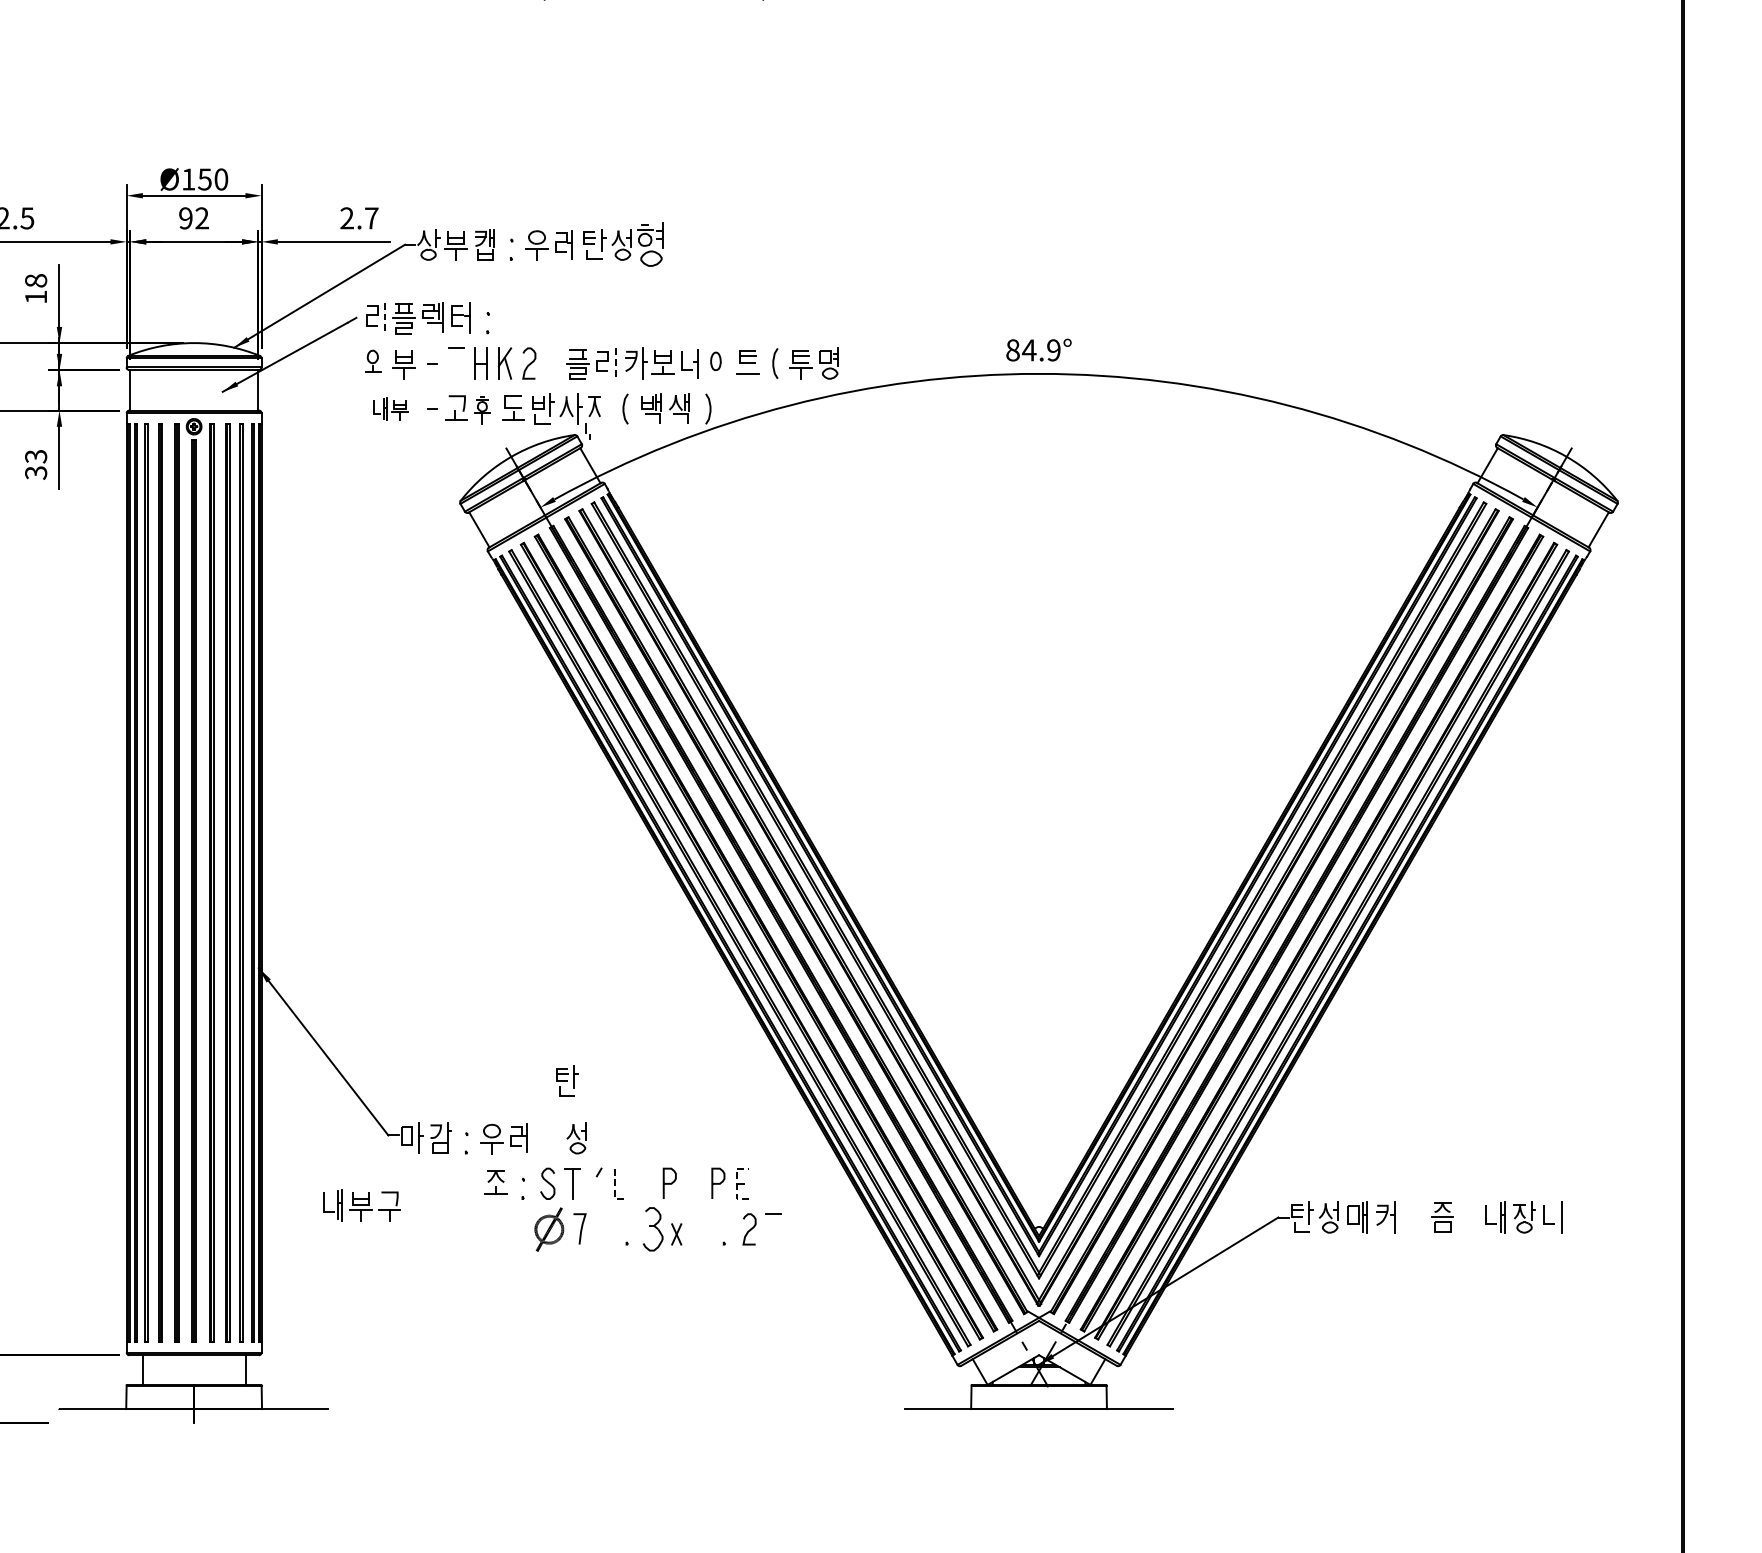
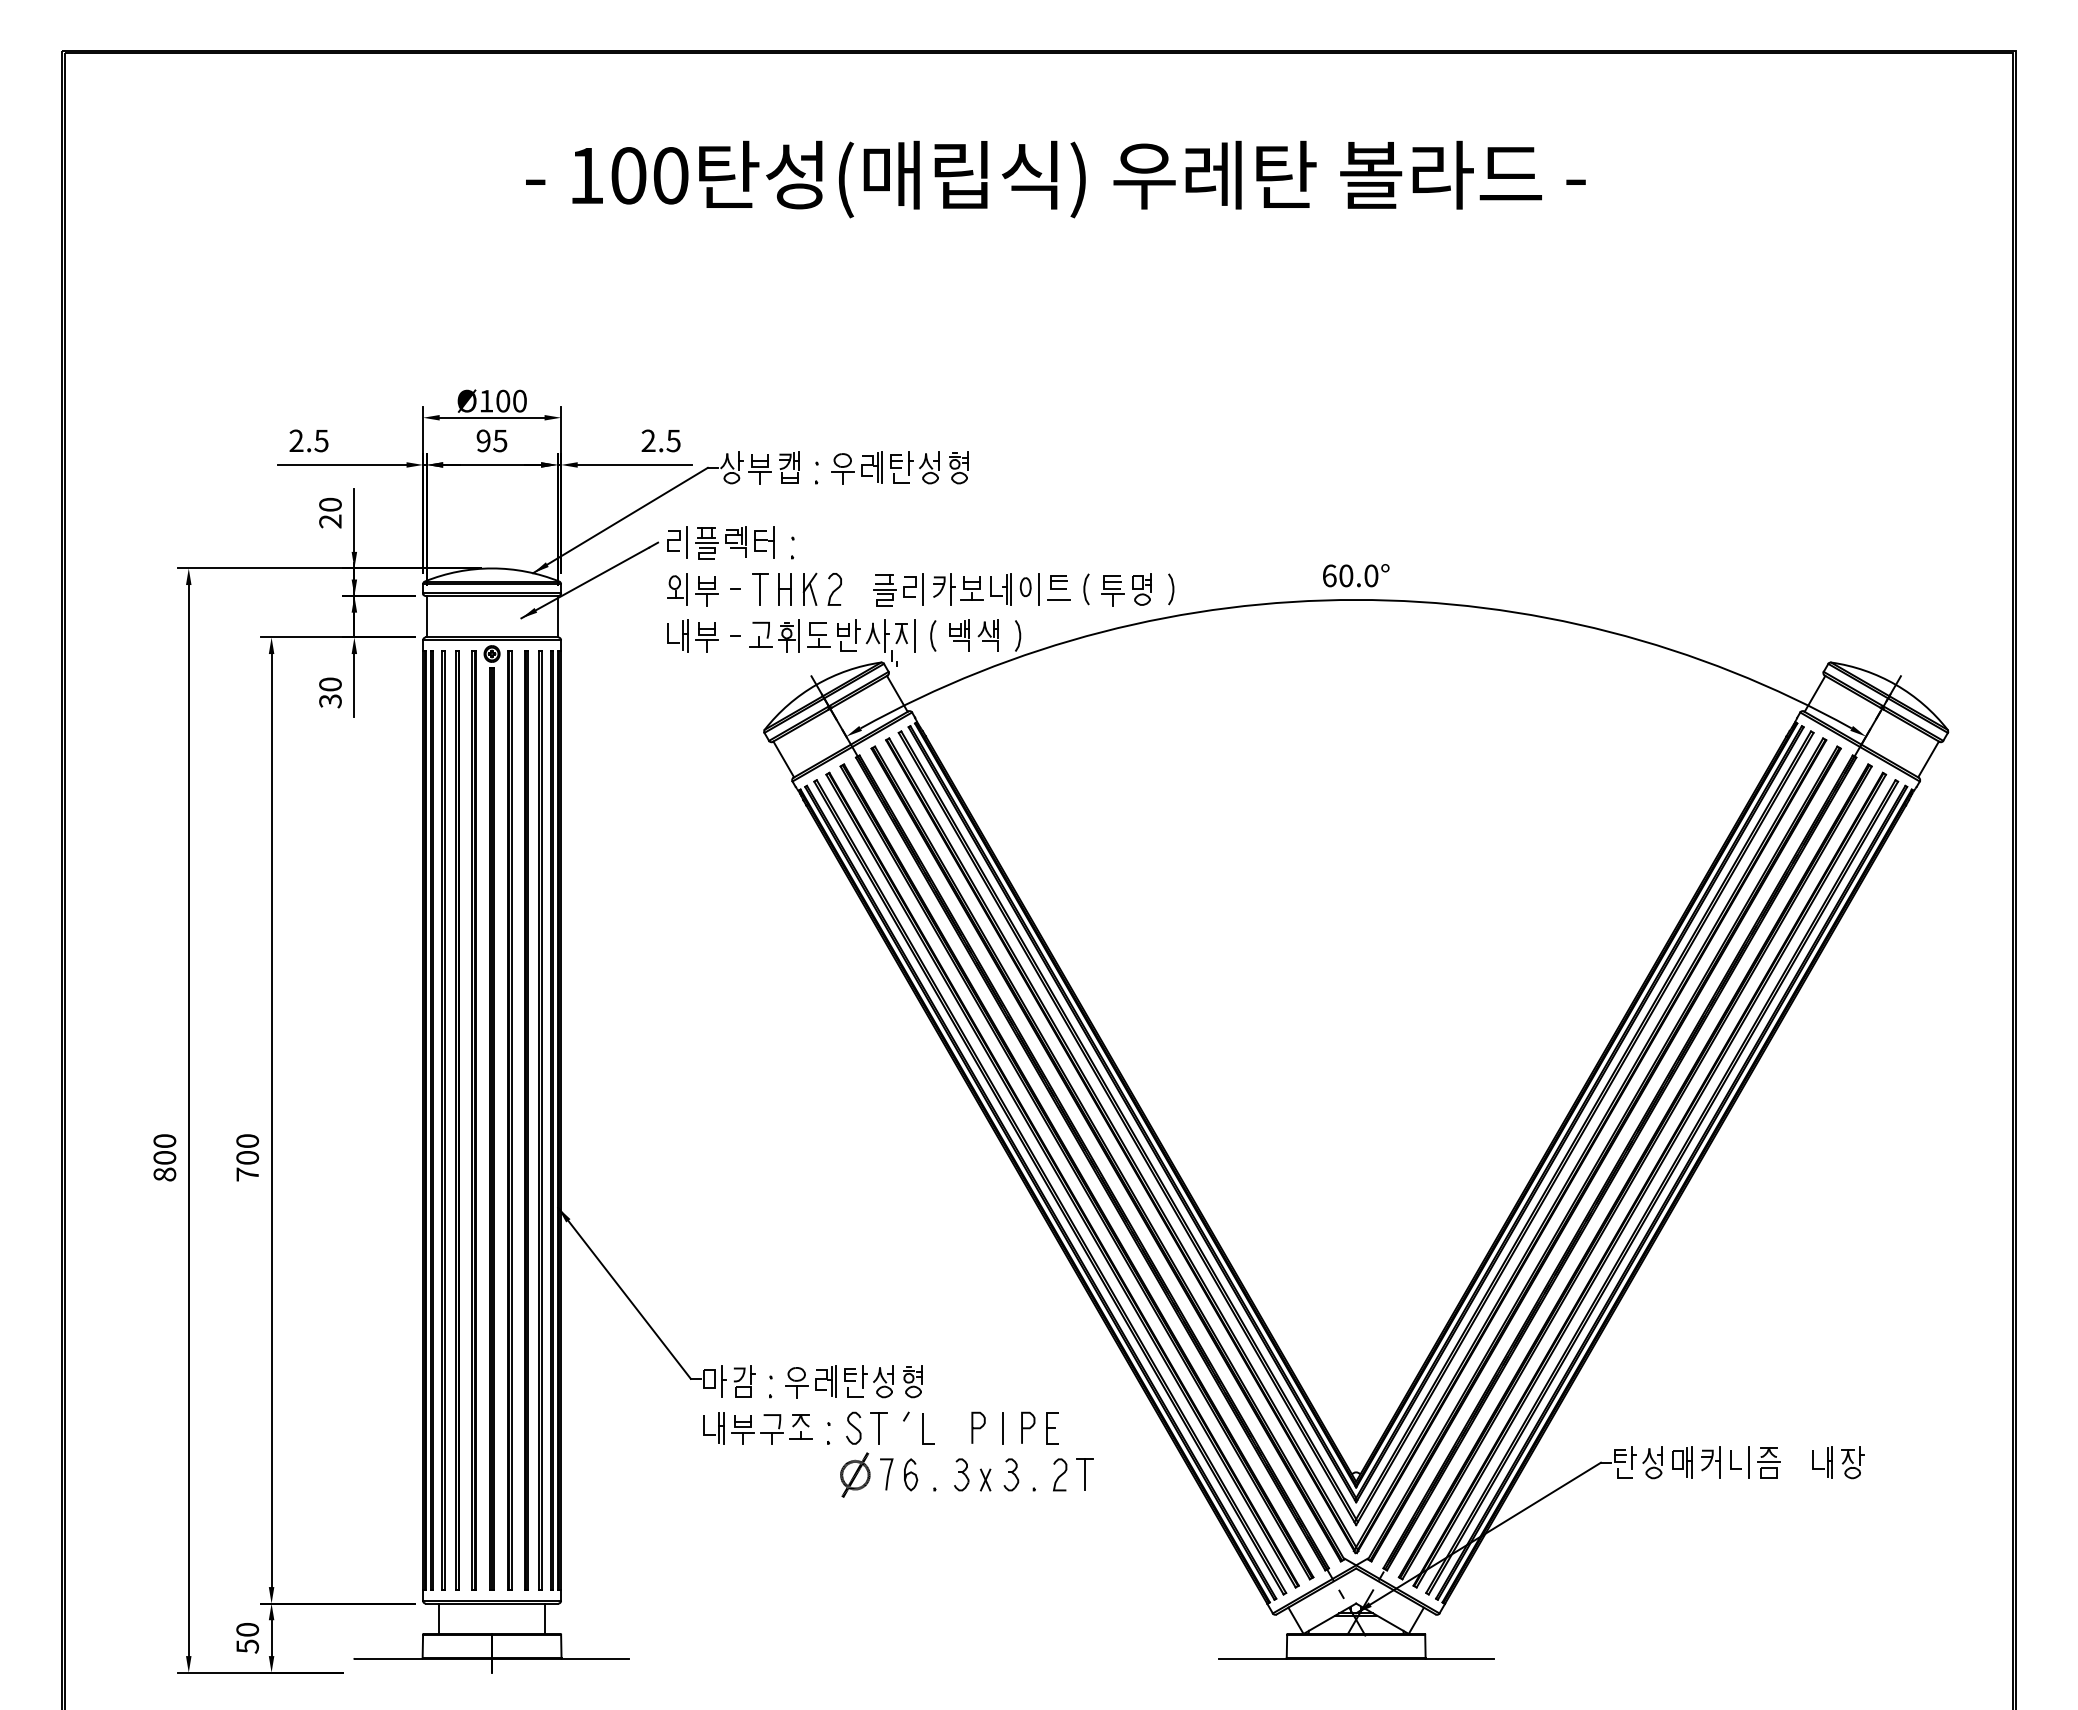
text: (205, 178) -> (503, 400), Ø150 -> Ø100
text: (202, 217) -> (500, 440), 92 -> 95
text: (371, 218) -> (673, 441), 2.7 -> 2.5
line: (575, 244) -> (882, 467), added
part: (650, 244) -> (958, 467), size x0.71
text: (36, 288) -> (330, 512), 18 -> 20
line: (385, 317) -> (687, 542), dashed -> solid
text: (1033, 349) -> (1350, 575), 84.9° -> 60.0°
line: (385, 362) -> (687, 588), added
line: (456, 362) -> (760, 588), added
line: (702, 362) -> (1011, 588), added
line: (729, 362) -> (1039, 588), added
line: (615, 363) -> (923, 589), dashed -> solid
curve: (859, 363) -> (1172, 589), added
part: (390, 408) -> (692, 635), size x1.43
line: (493, 408) -> (798, 635), added
line: (607, 408) -> (914, 635), added
text: (36, 456) -> (330, 684), 33 -> 30
part: (567, 1081) -> (855, 1381), moved
line: (530, 1138) -> (836, 1381), added
part: (605, 1138) -> (912, 1381), added
line: (694, 1183) -> (1003, 1427), added
line: (736, 1184) -> (1046, 1428), dashed -> solid
line: (614, 1190) -> (922, 1435), dashed -> solid
part: (361, 1205) -> (743, 1428), moved
part: (1552, 1217) -> (1739, 1462), moved
curve: (604, 1228) -> (911, 1473), added
part: (653, 1229) -> (961, 1474), size x0.71
part: (702, 1229) -> (1011, 1474), added
line: (774, 1229) -> (1085, 1474), added

